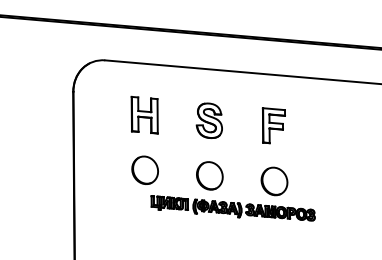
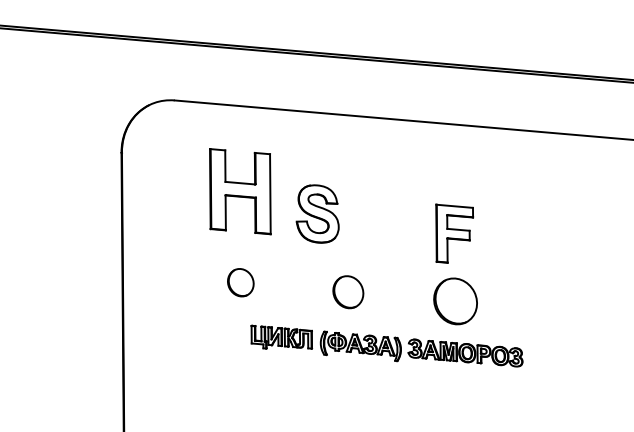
part: (144, 114) -> (239, 190), size x1.4
part: (208, 120) -> (316, 213), moved
part: (273, 125) -> (453, 233), moved
part: (144, 169) -> (239, 281), size x0.6
part: (209, 175) -> (347, 291), size x0.7

